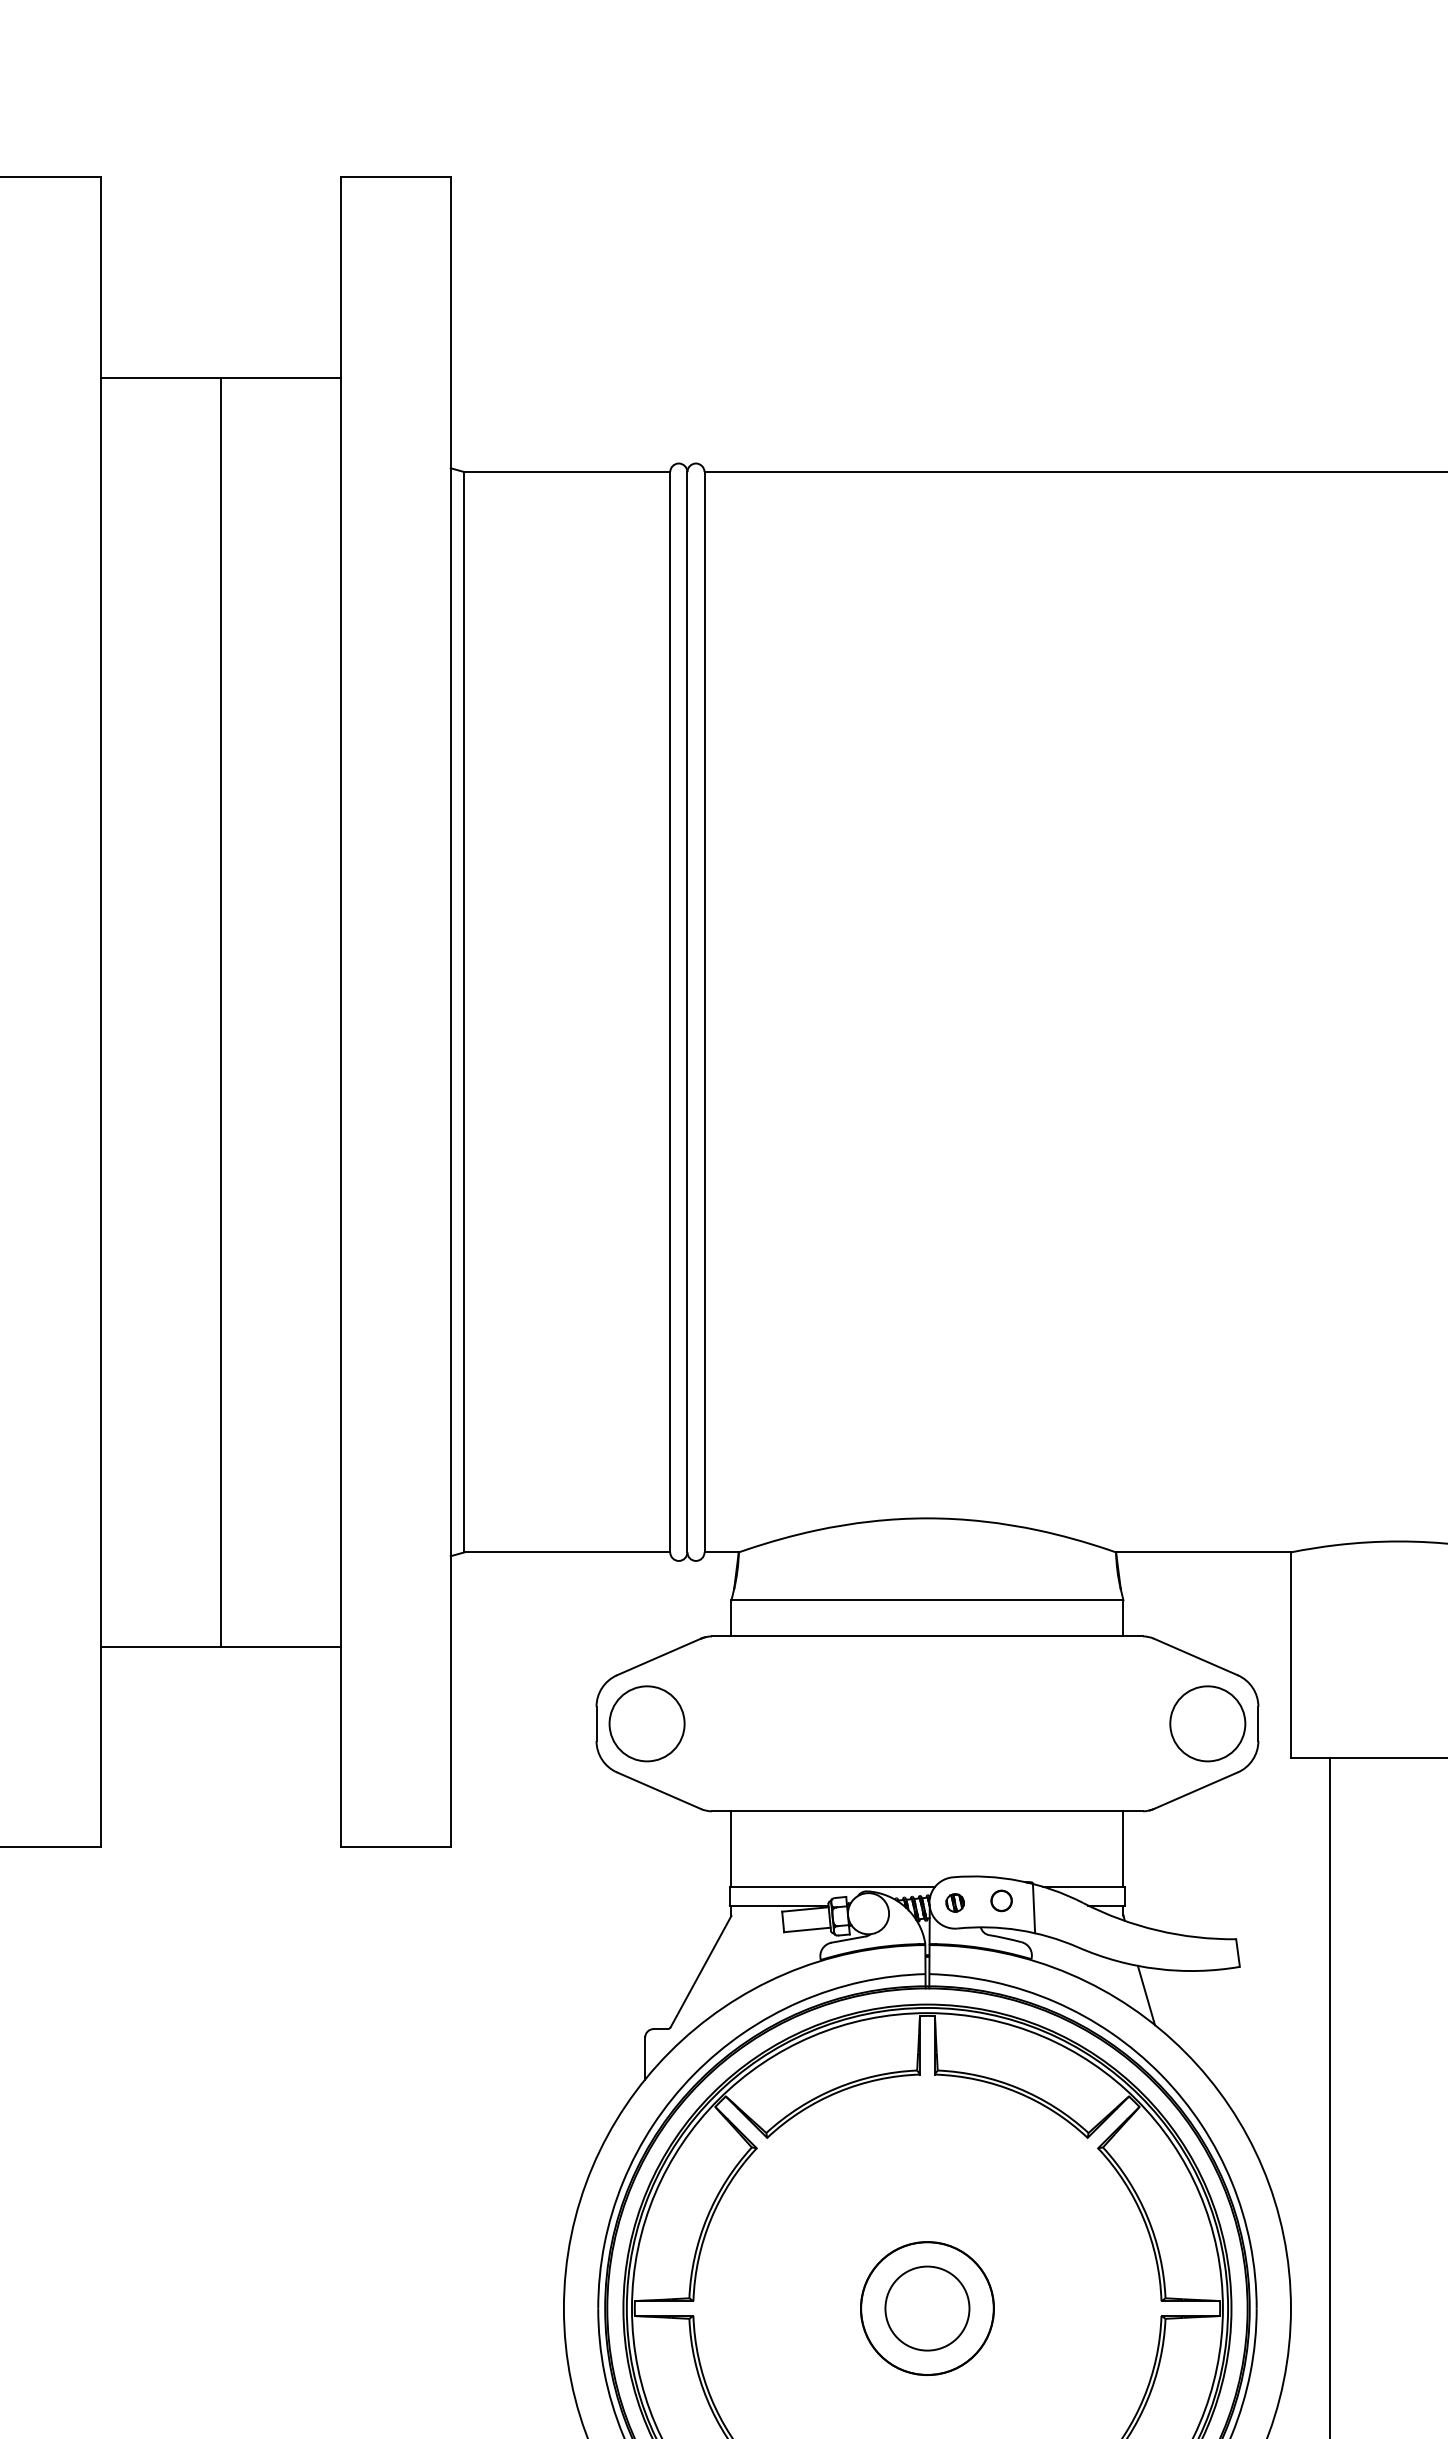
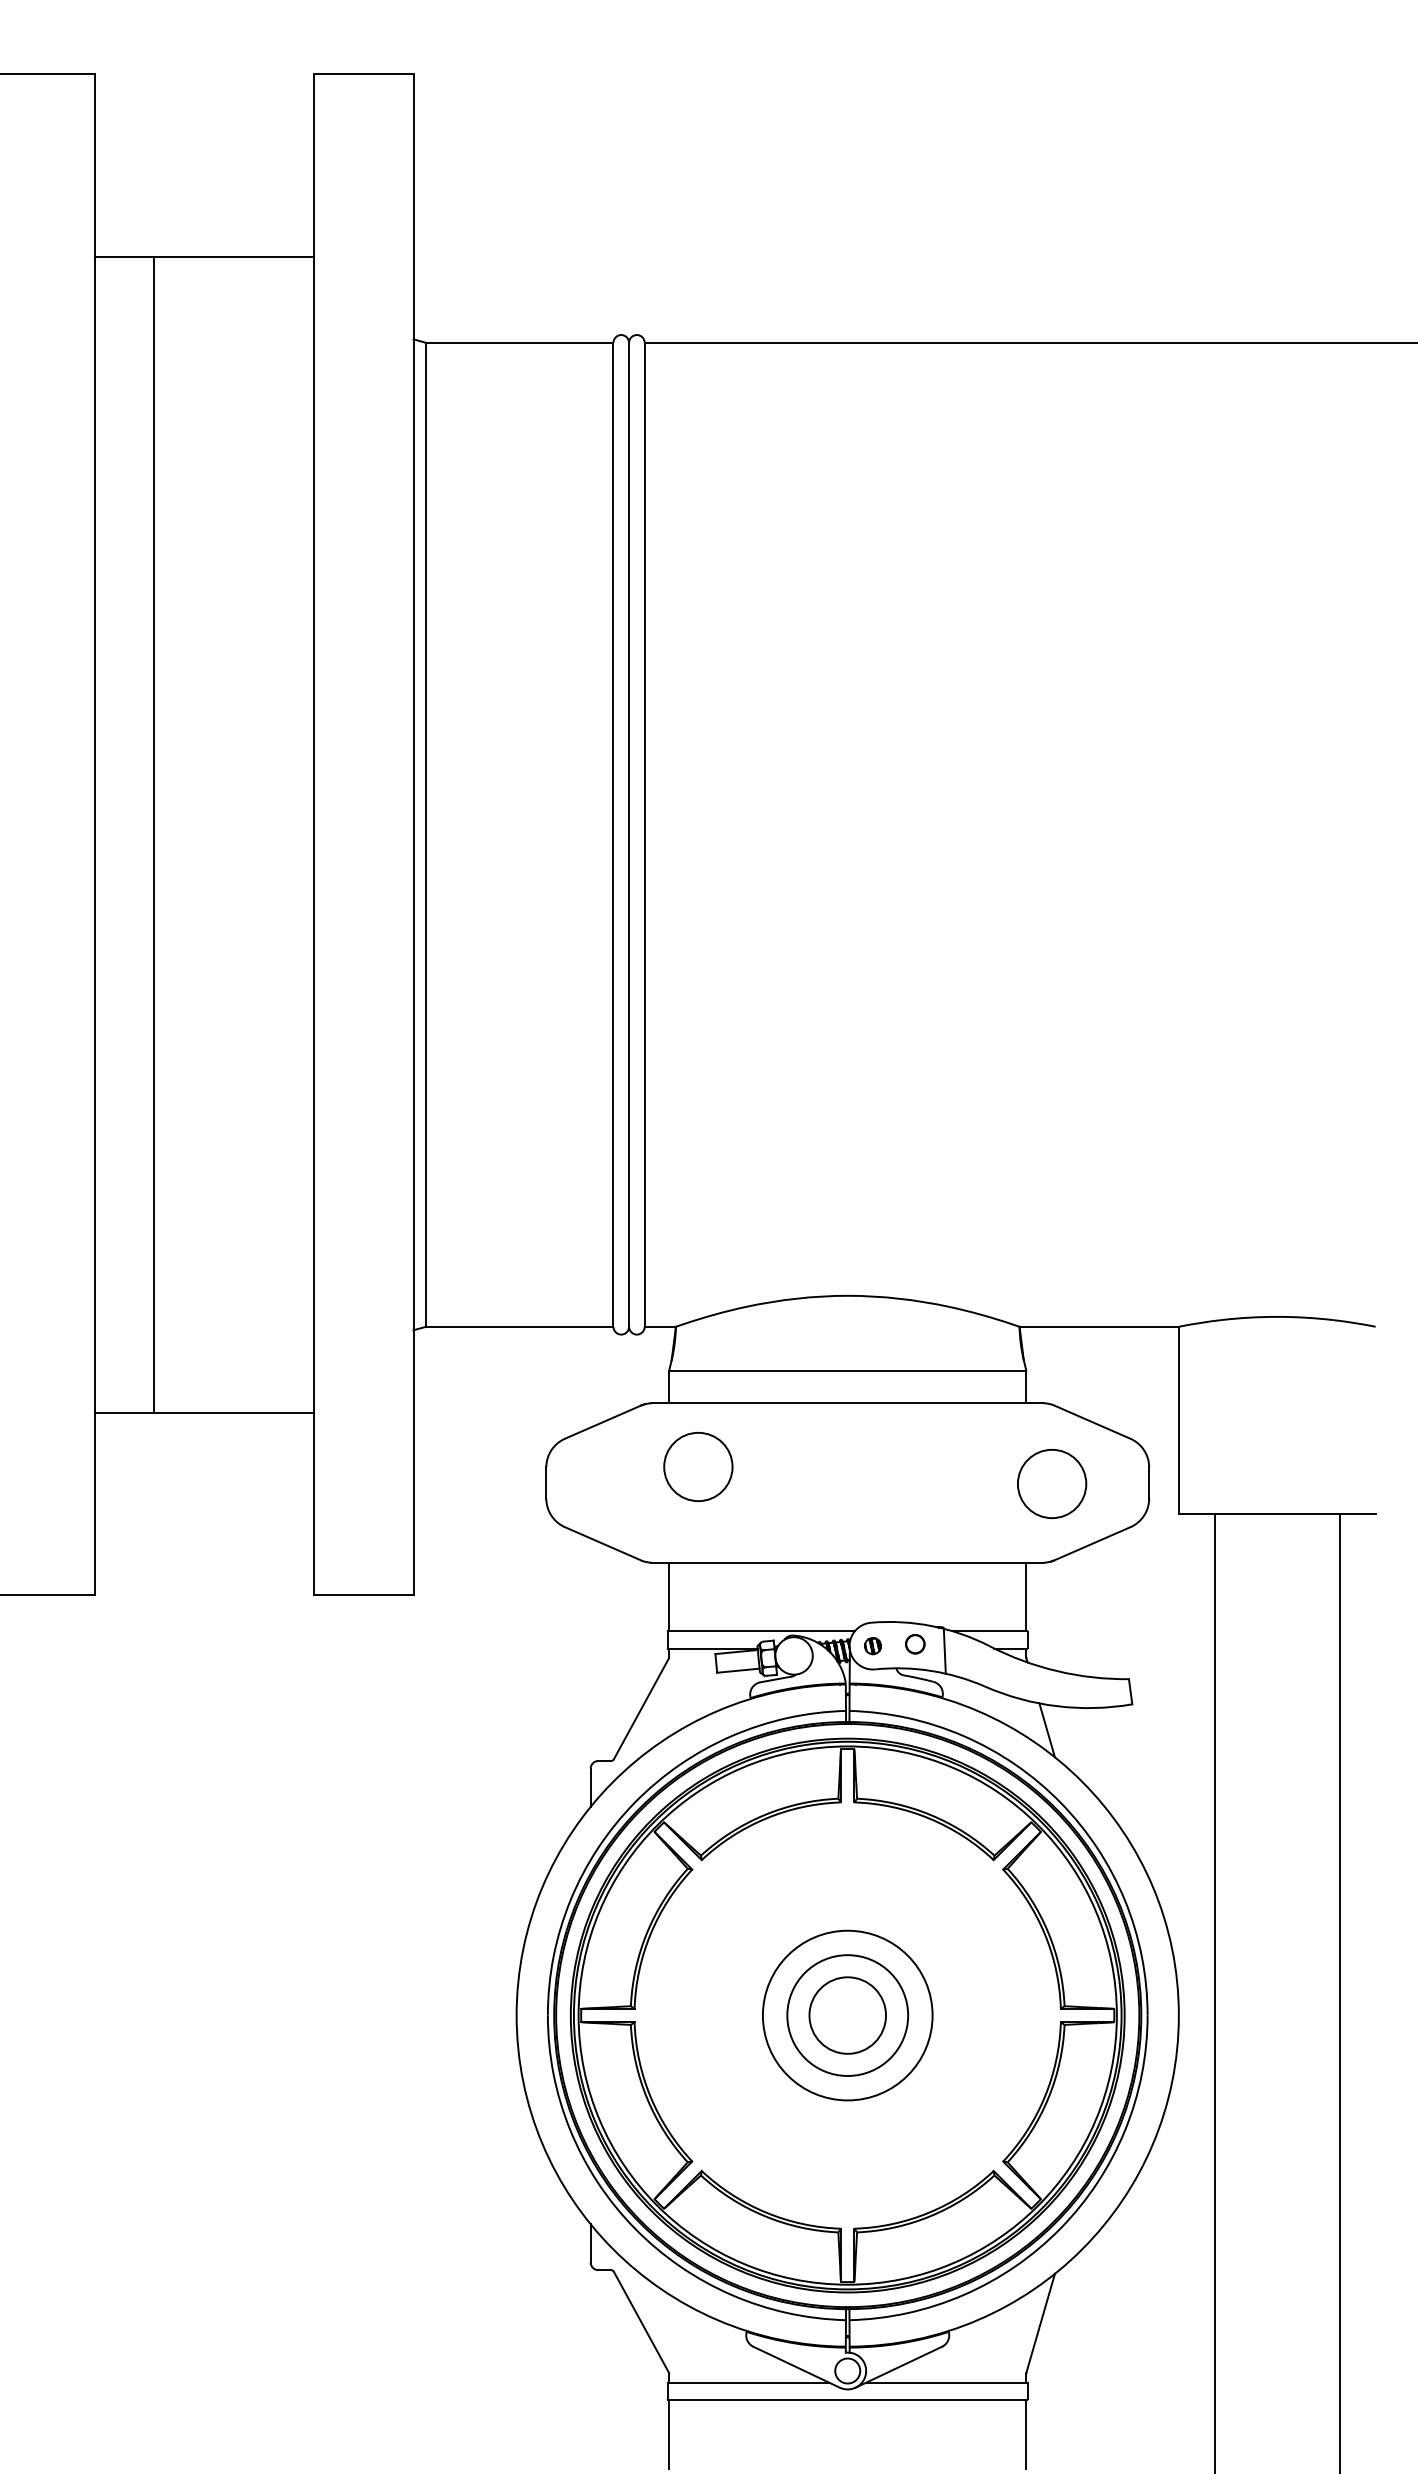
line: (221, 1011) -> (154, 834), moved
circle: (647, 1723) -> (698, 1466), moved
circle: (1208, 1723) -> (1052, 1483), moved
circle: (927, 2308) -> (847, 2015), size x1.4

